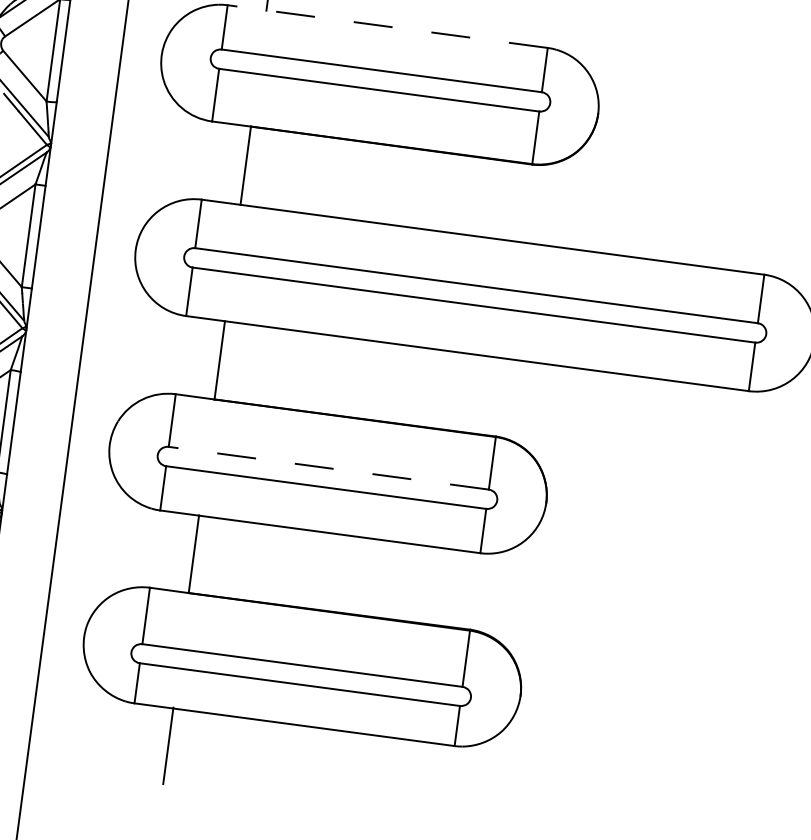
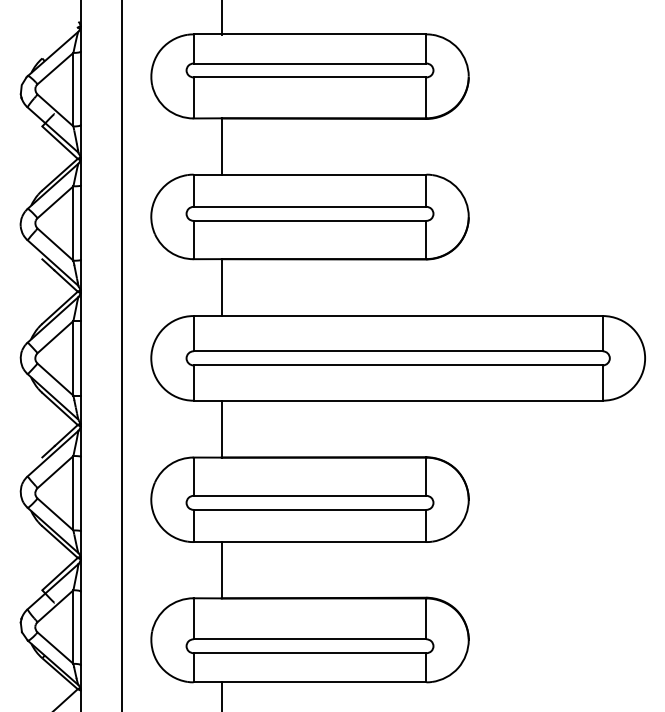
line: (387, 26) -> (309, 174), dashed -> solid
line: (328, 467) -> (309, 495), dashed -> solid

